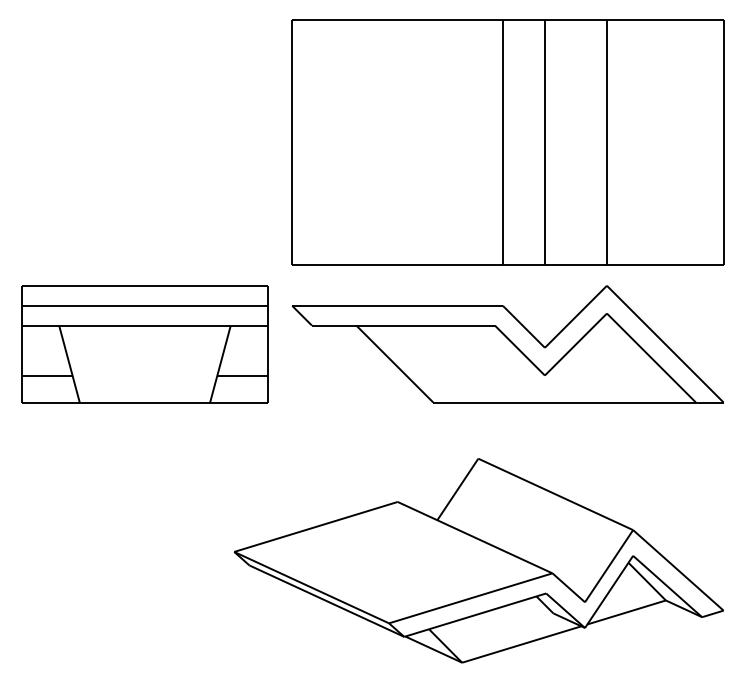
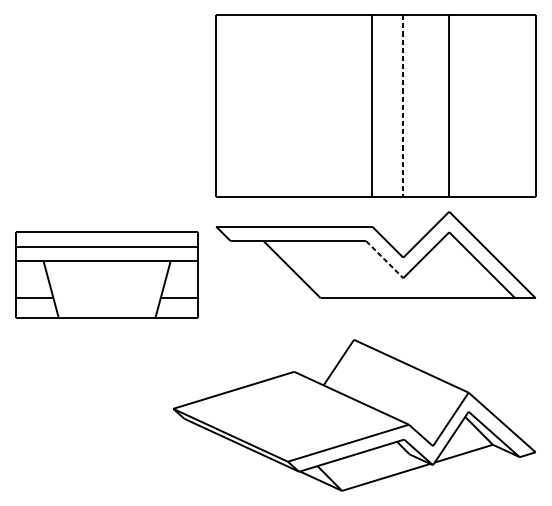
line: (544, 142) -> (403, 105), solid -> dashed
part: (144, 344) -> (106, 275), moved
line: (520, 350) -> (385, 259), solid -> dashed

